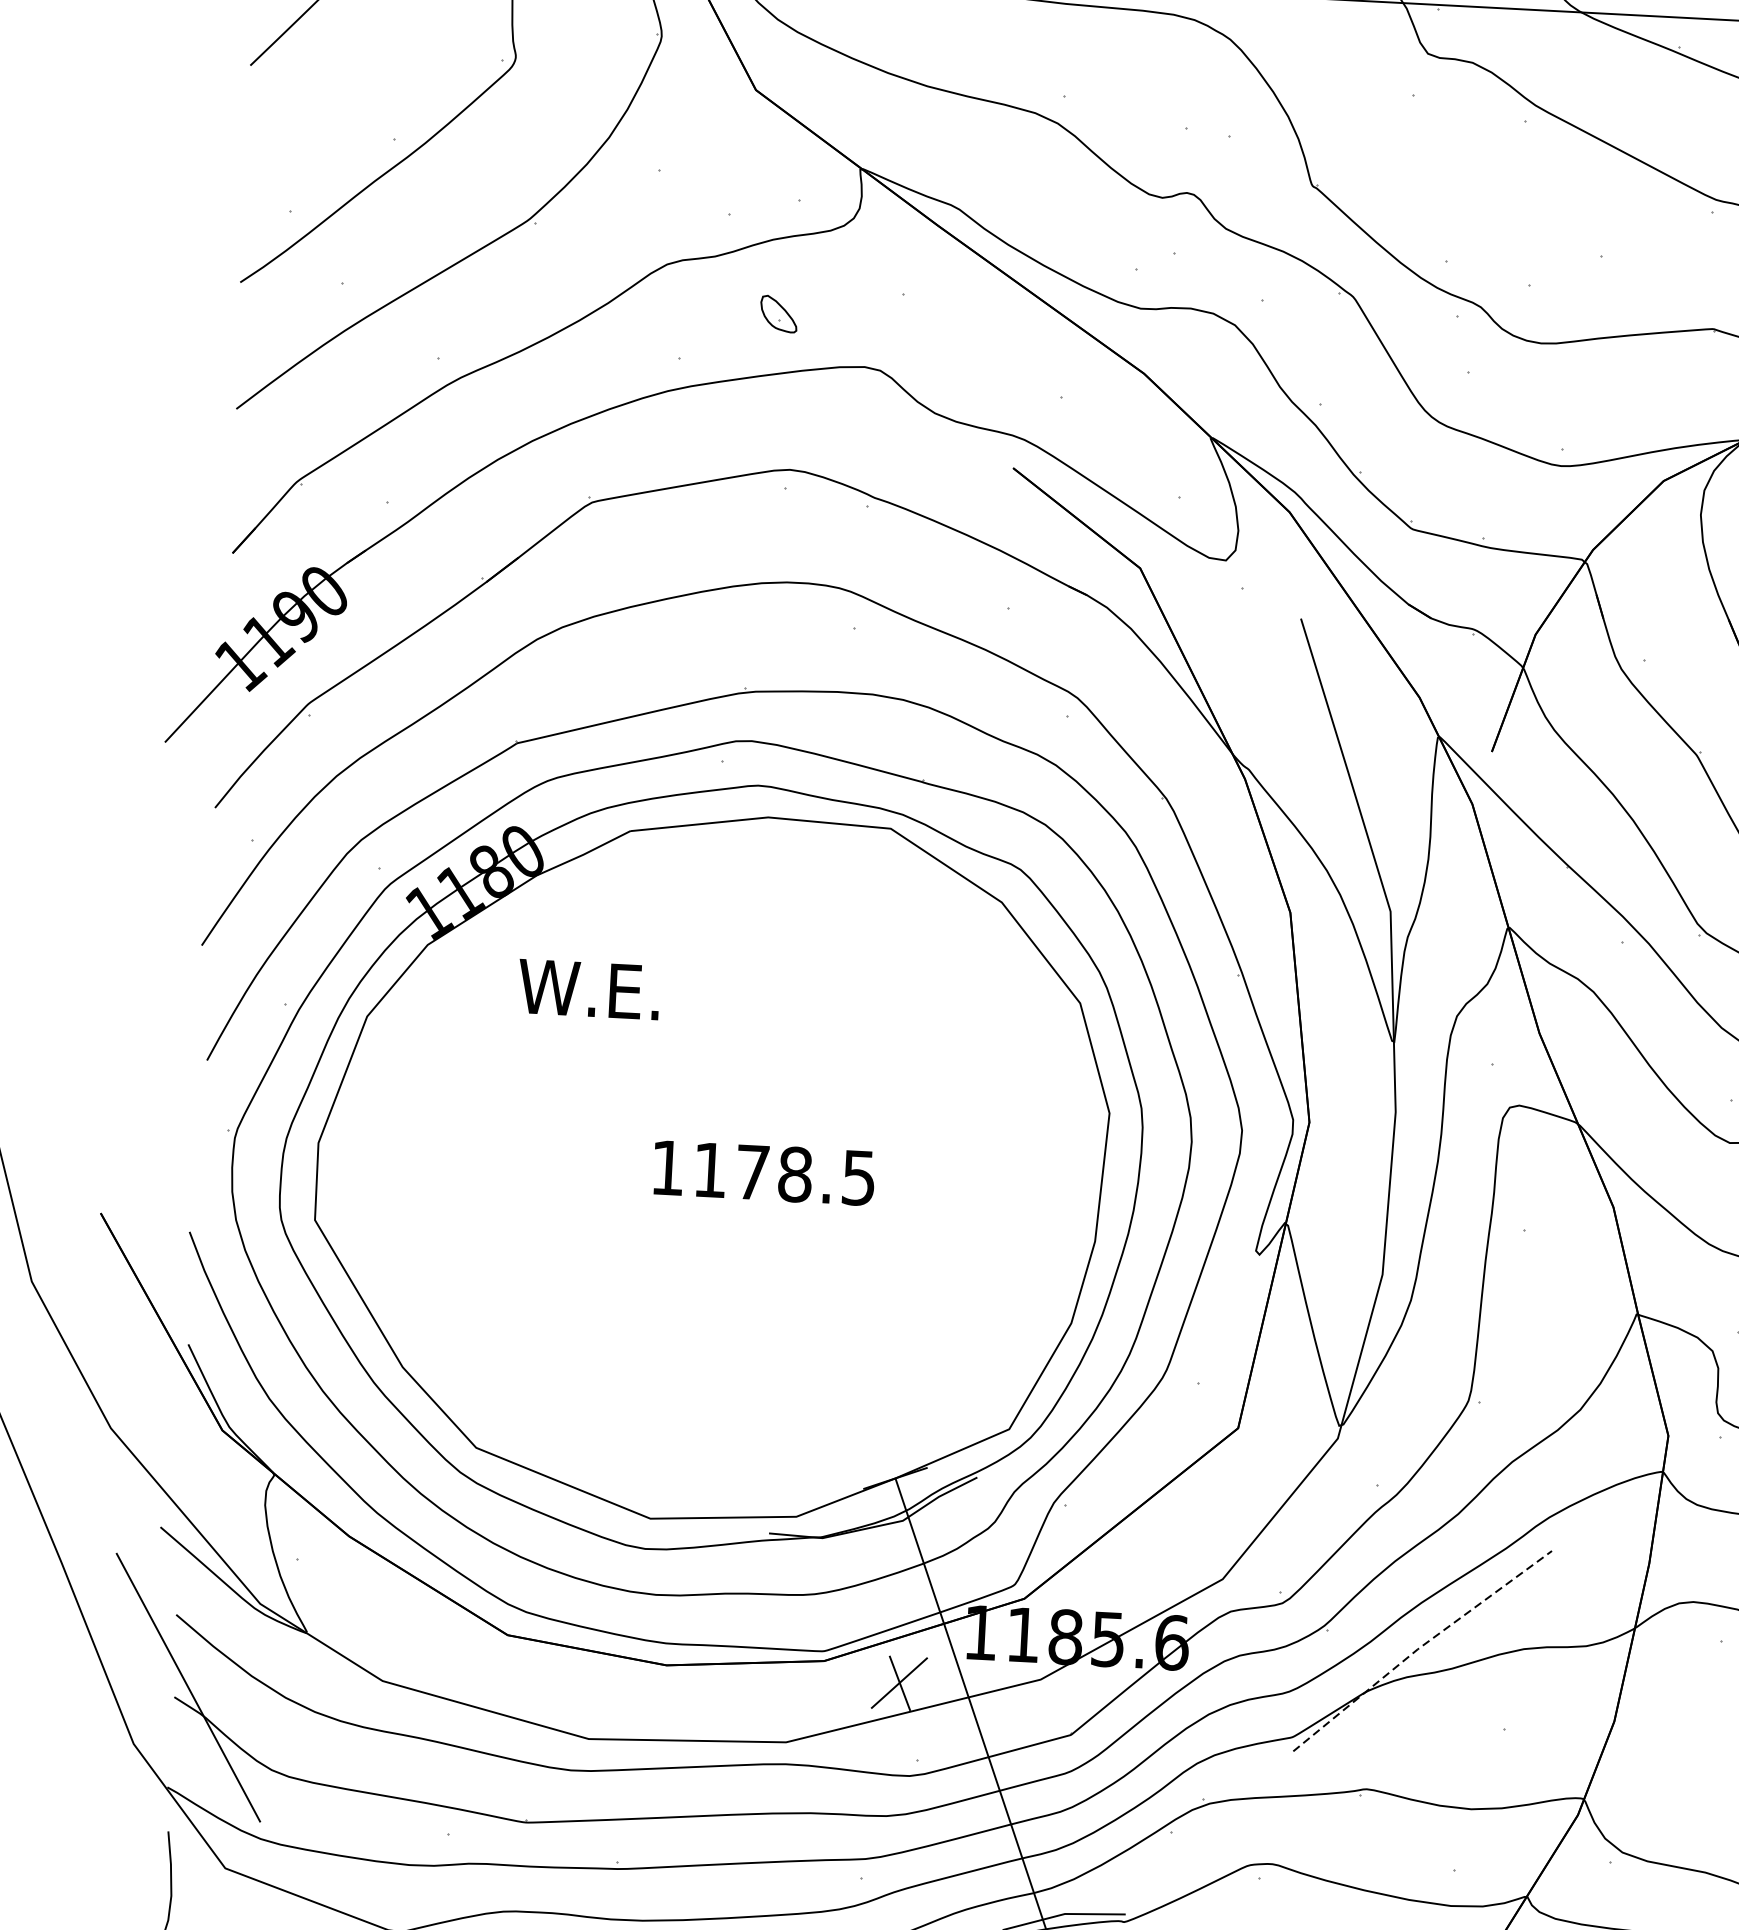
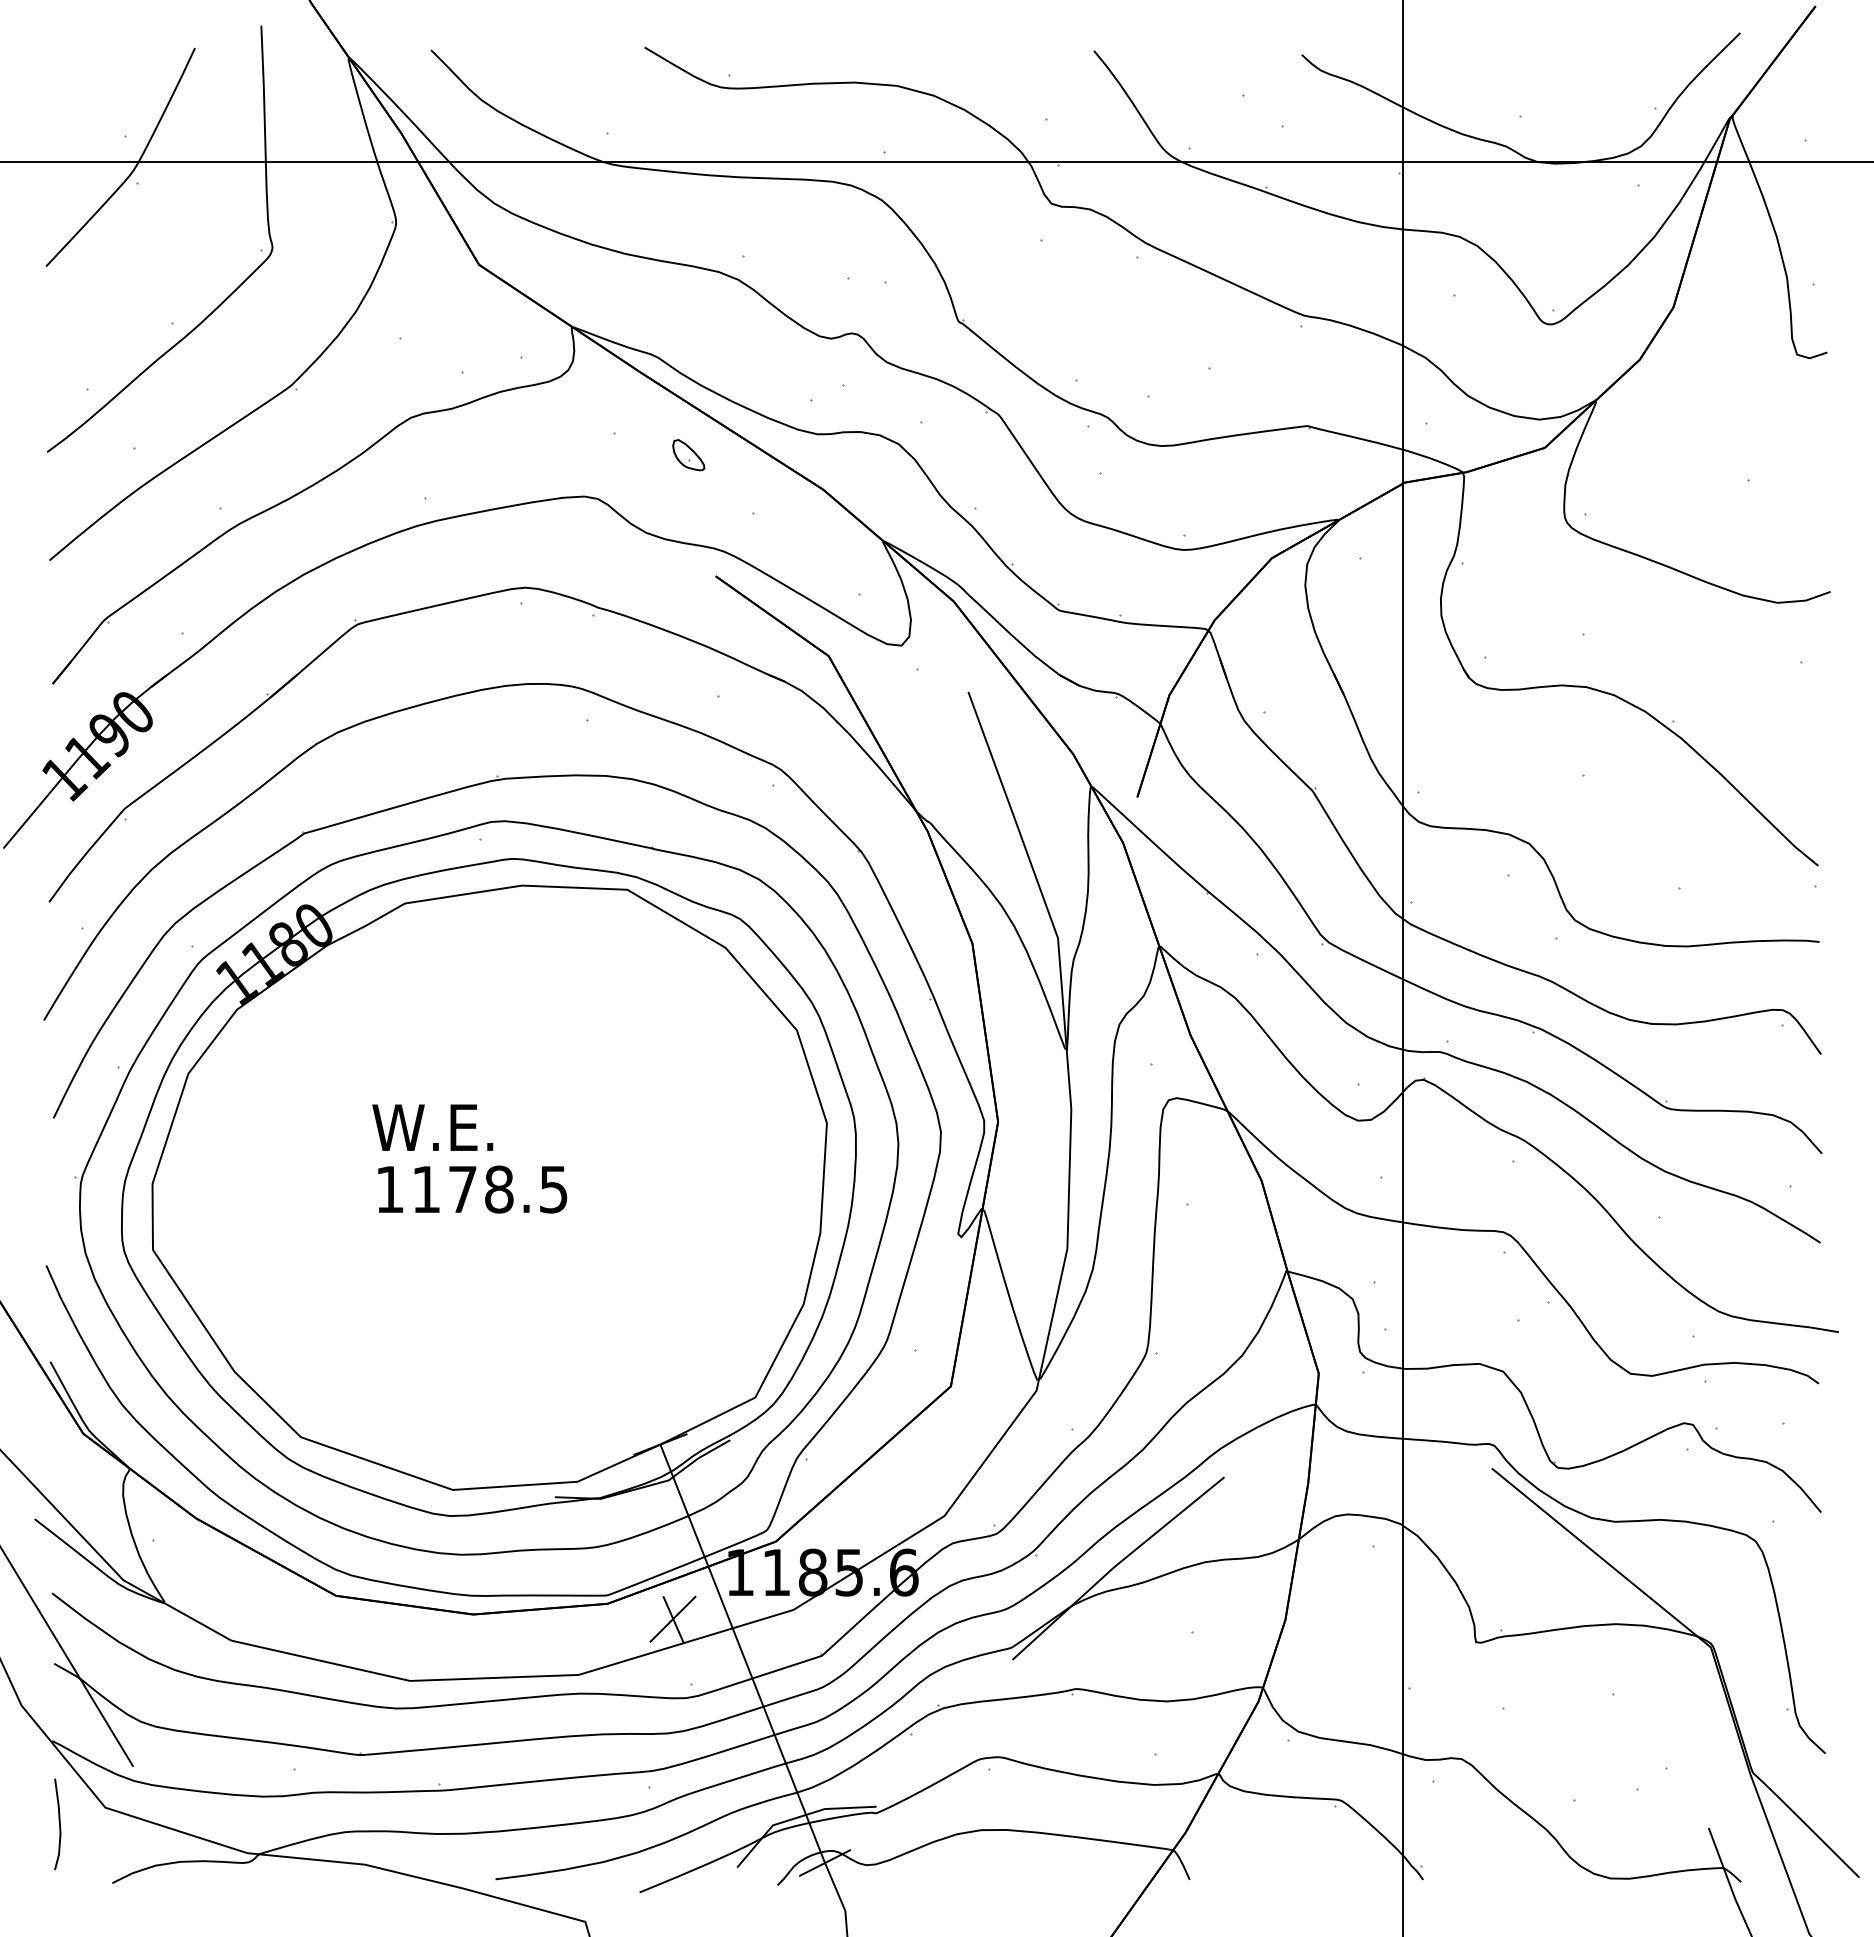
part: (778, 314) -> (688, 455), moved
text: (588, 989) -> (432, 1127), moved
text: (764, 1172) -> (472, 1189), moved
line: (1419, 1647) -> (1115, 1565), dashed -> solid

